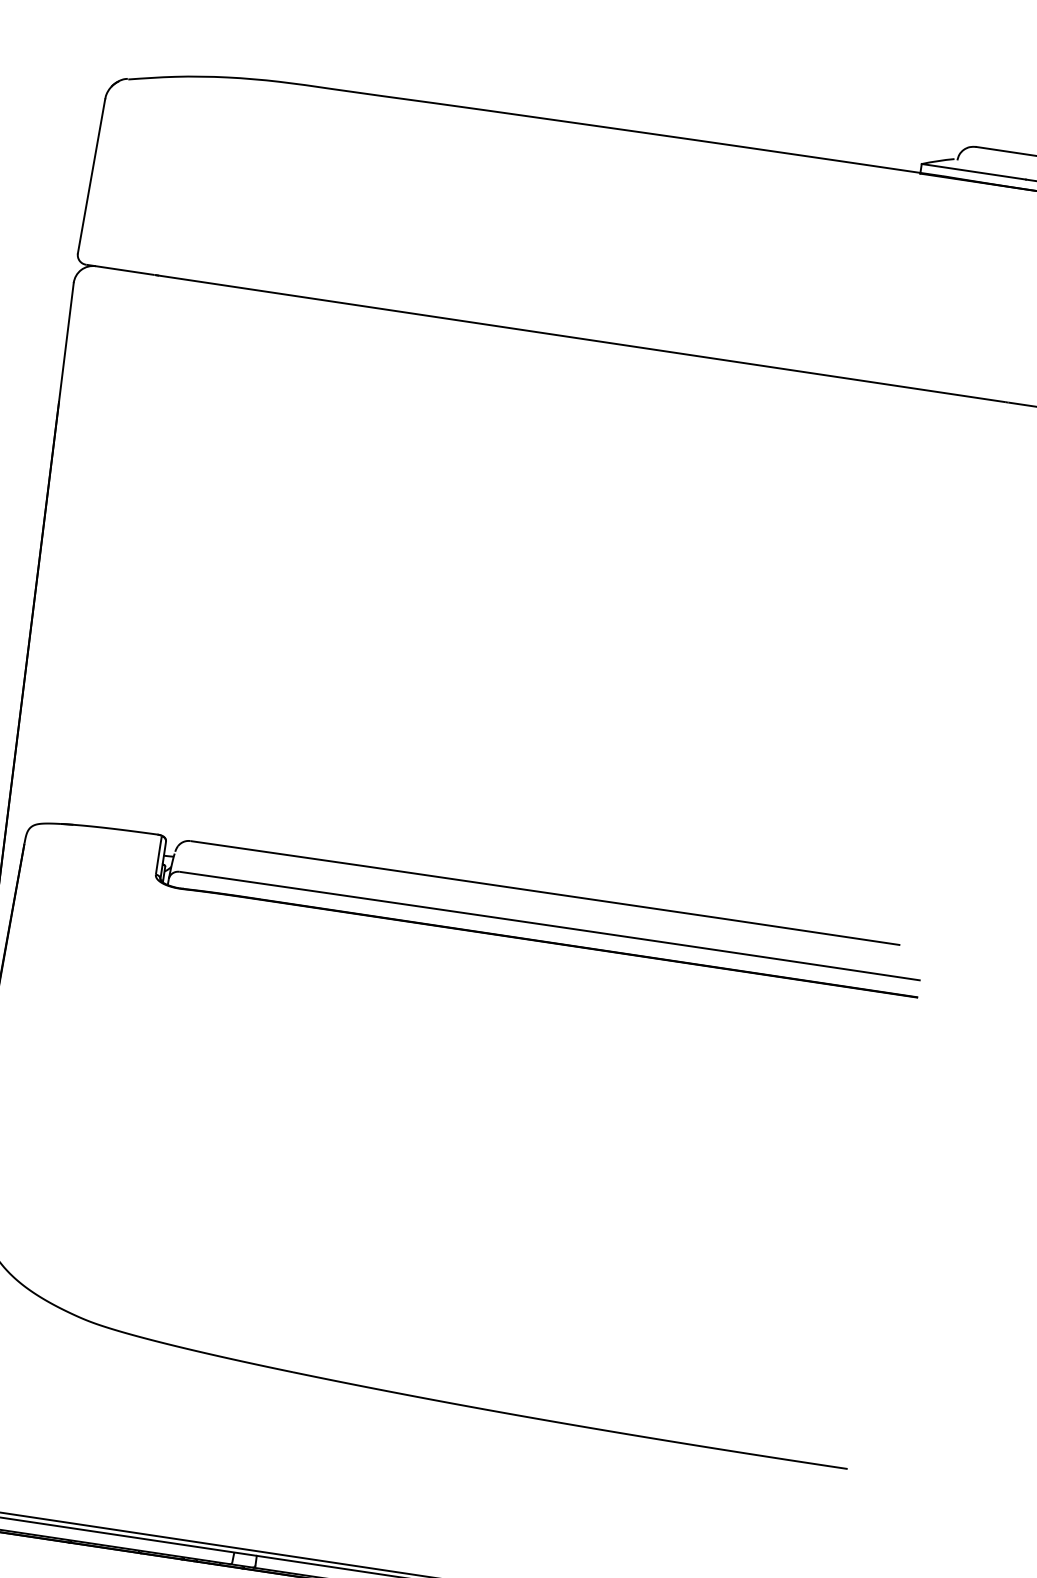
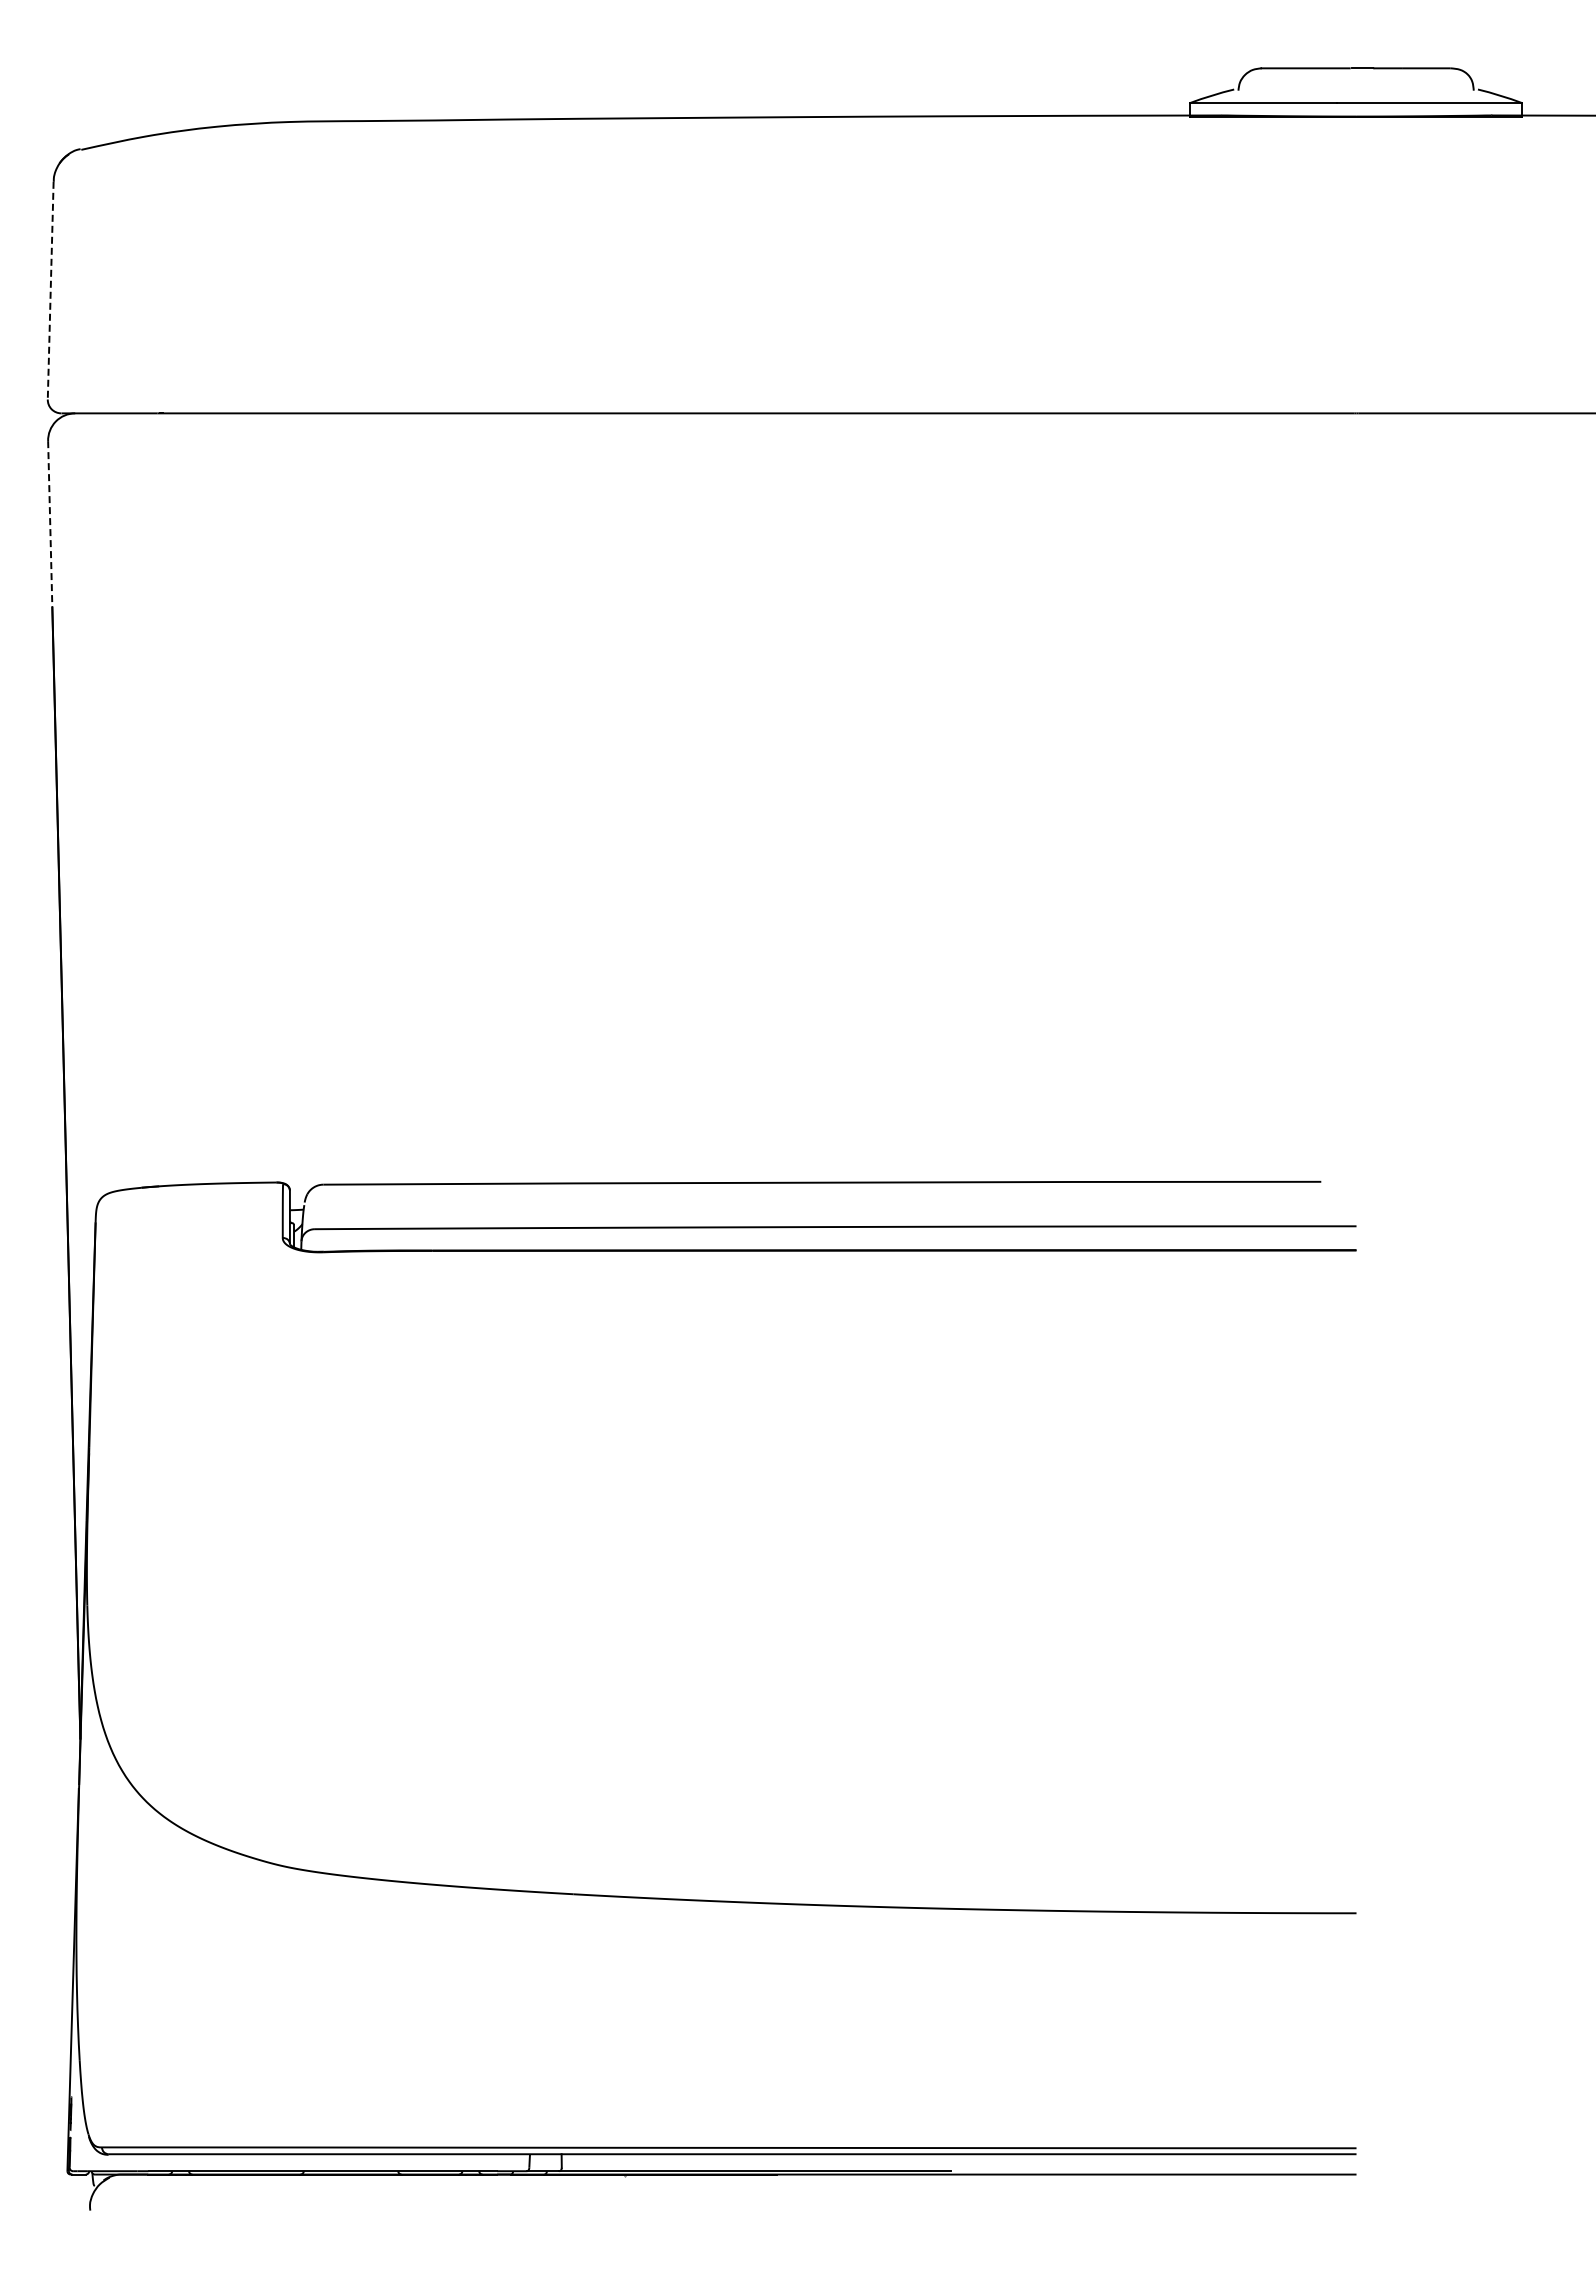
line: (91, 176) -> (50, 290), solid -> dashed
line: (66, 342) -> (50, 524), solid -> dashed

